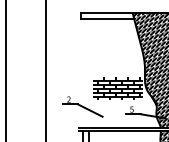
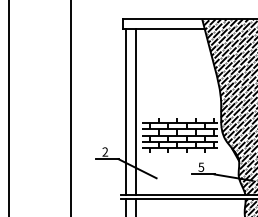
line: (82, 72) -> (125, 110), added
line: (88, 72) -> (135, 110), added

